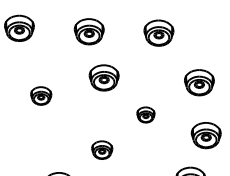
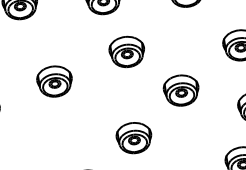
part: (40, 95) -> (53, 81), size x1.43
part: (145, 114) -> (180, 90), size x1.67
part: (101, 149) -> (133, 137), size x1.43

